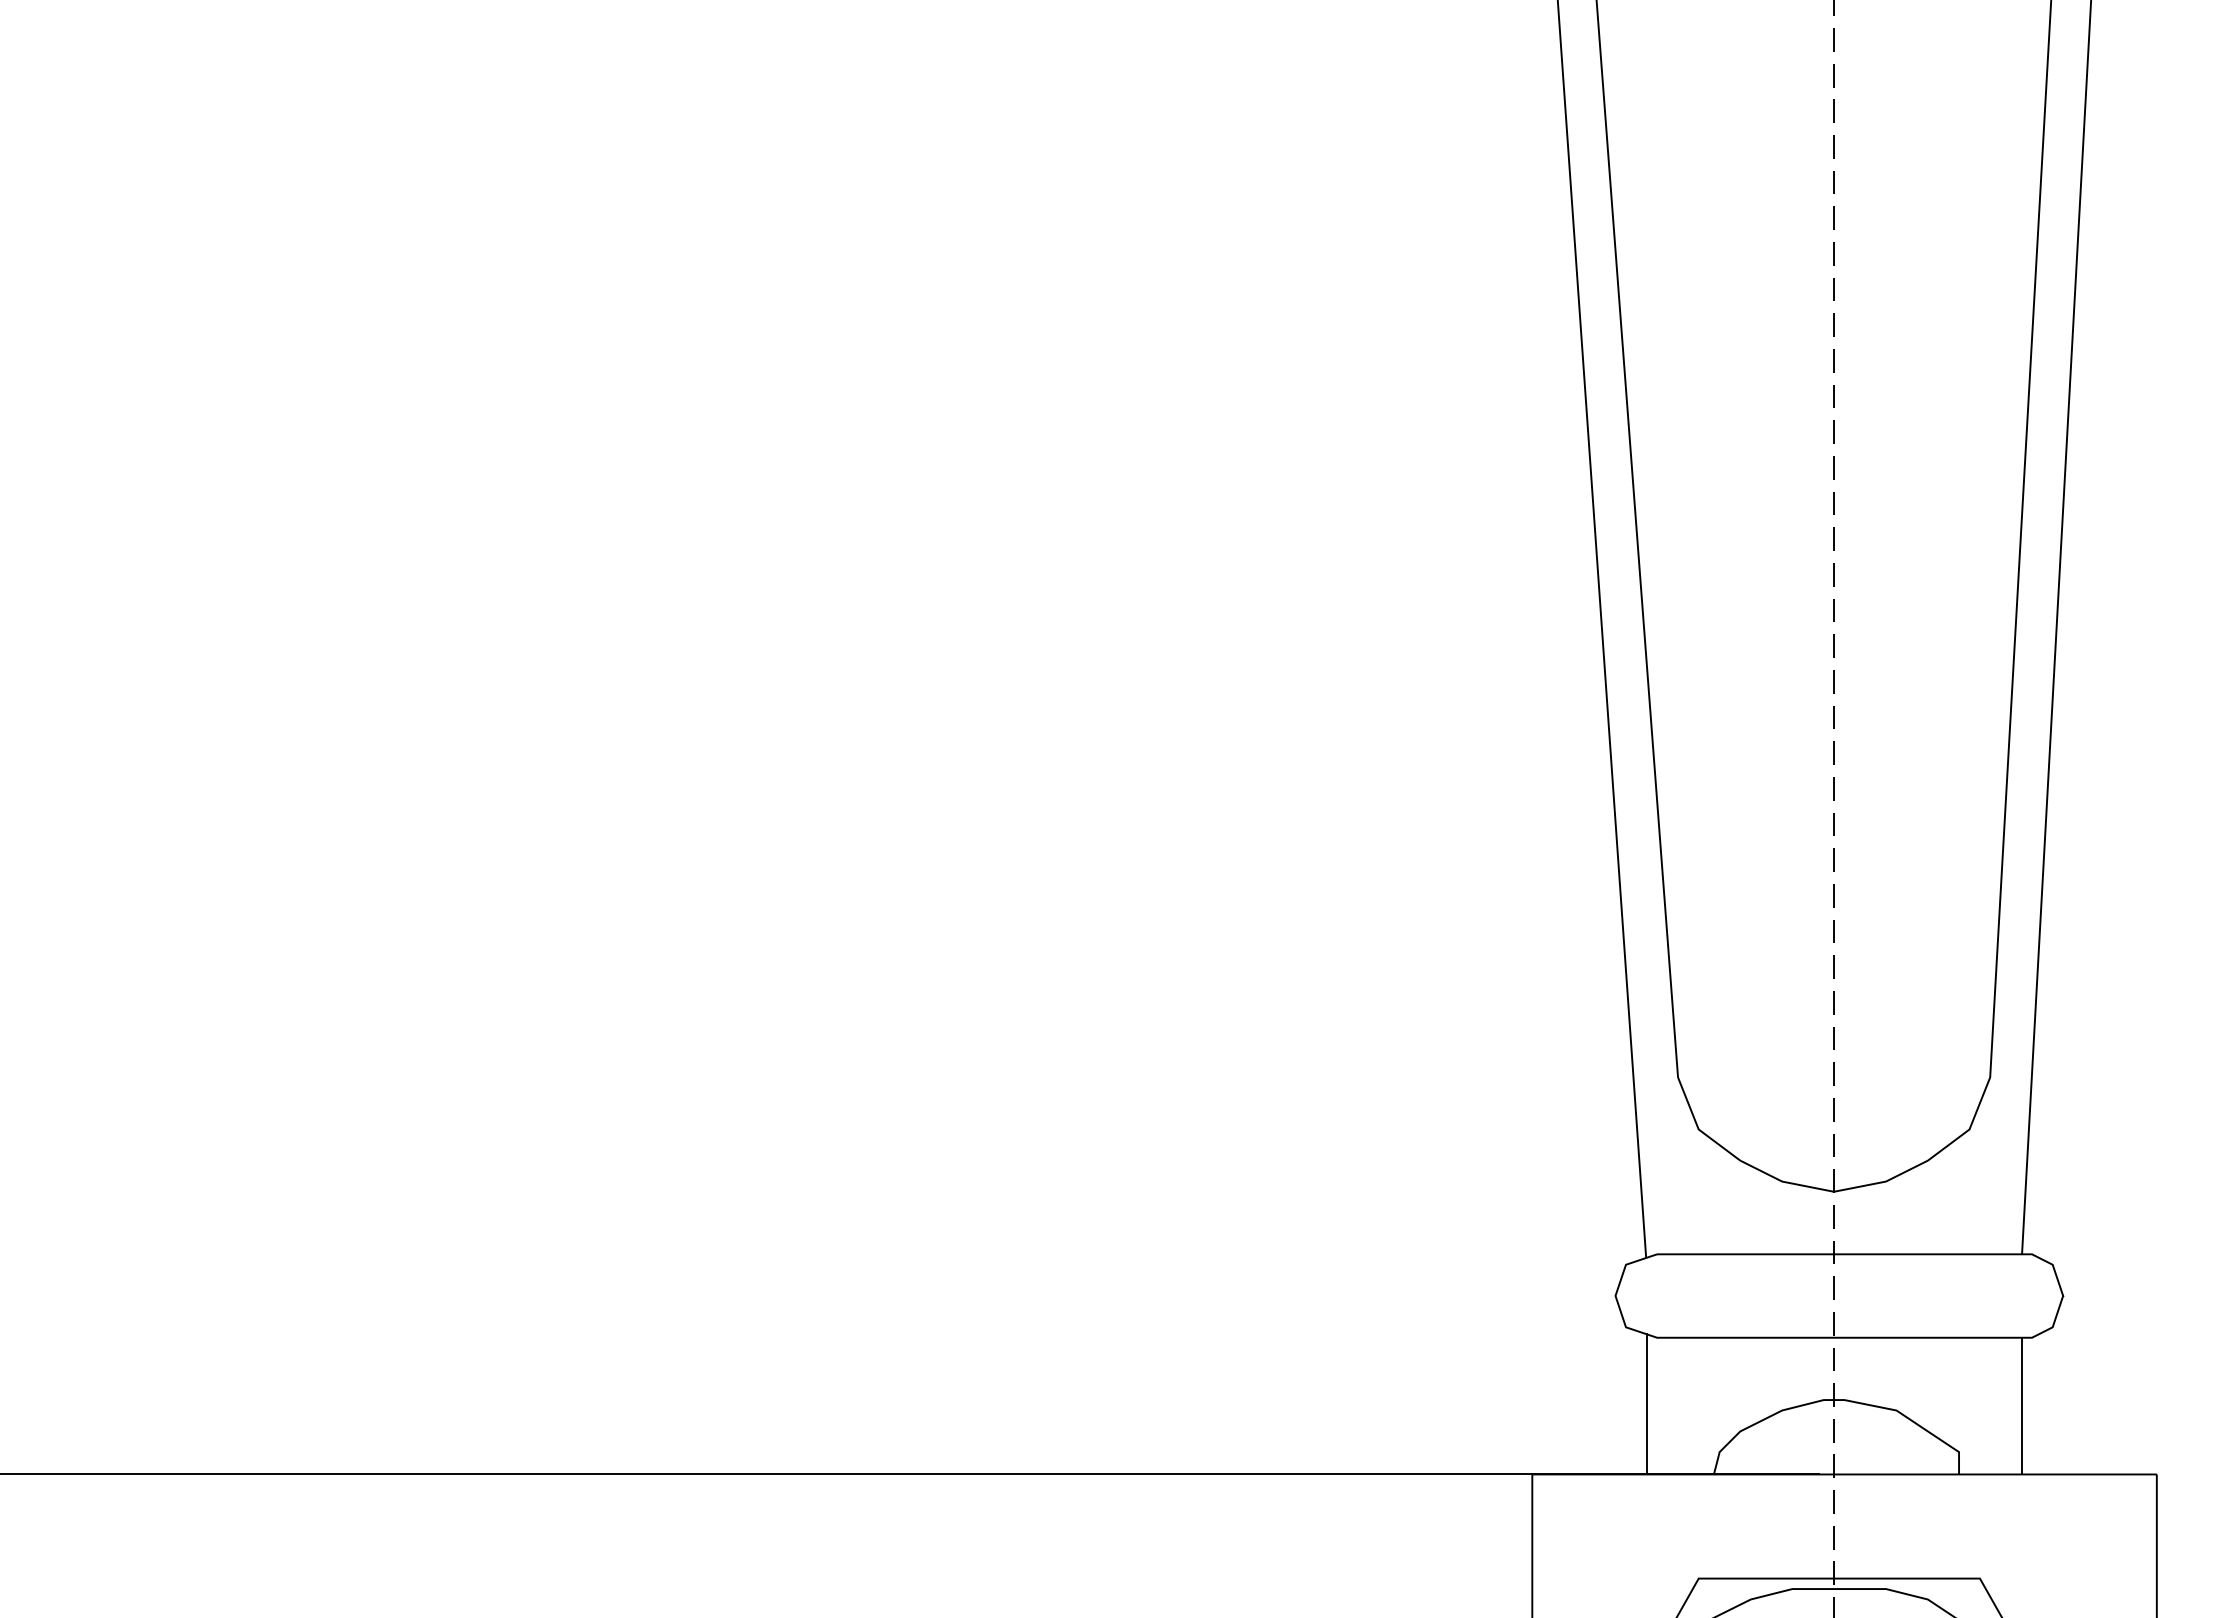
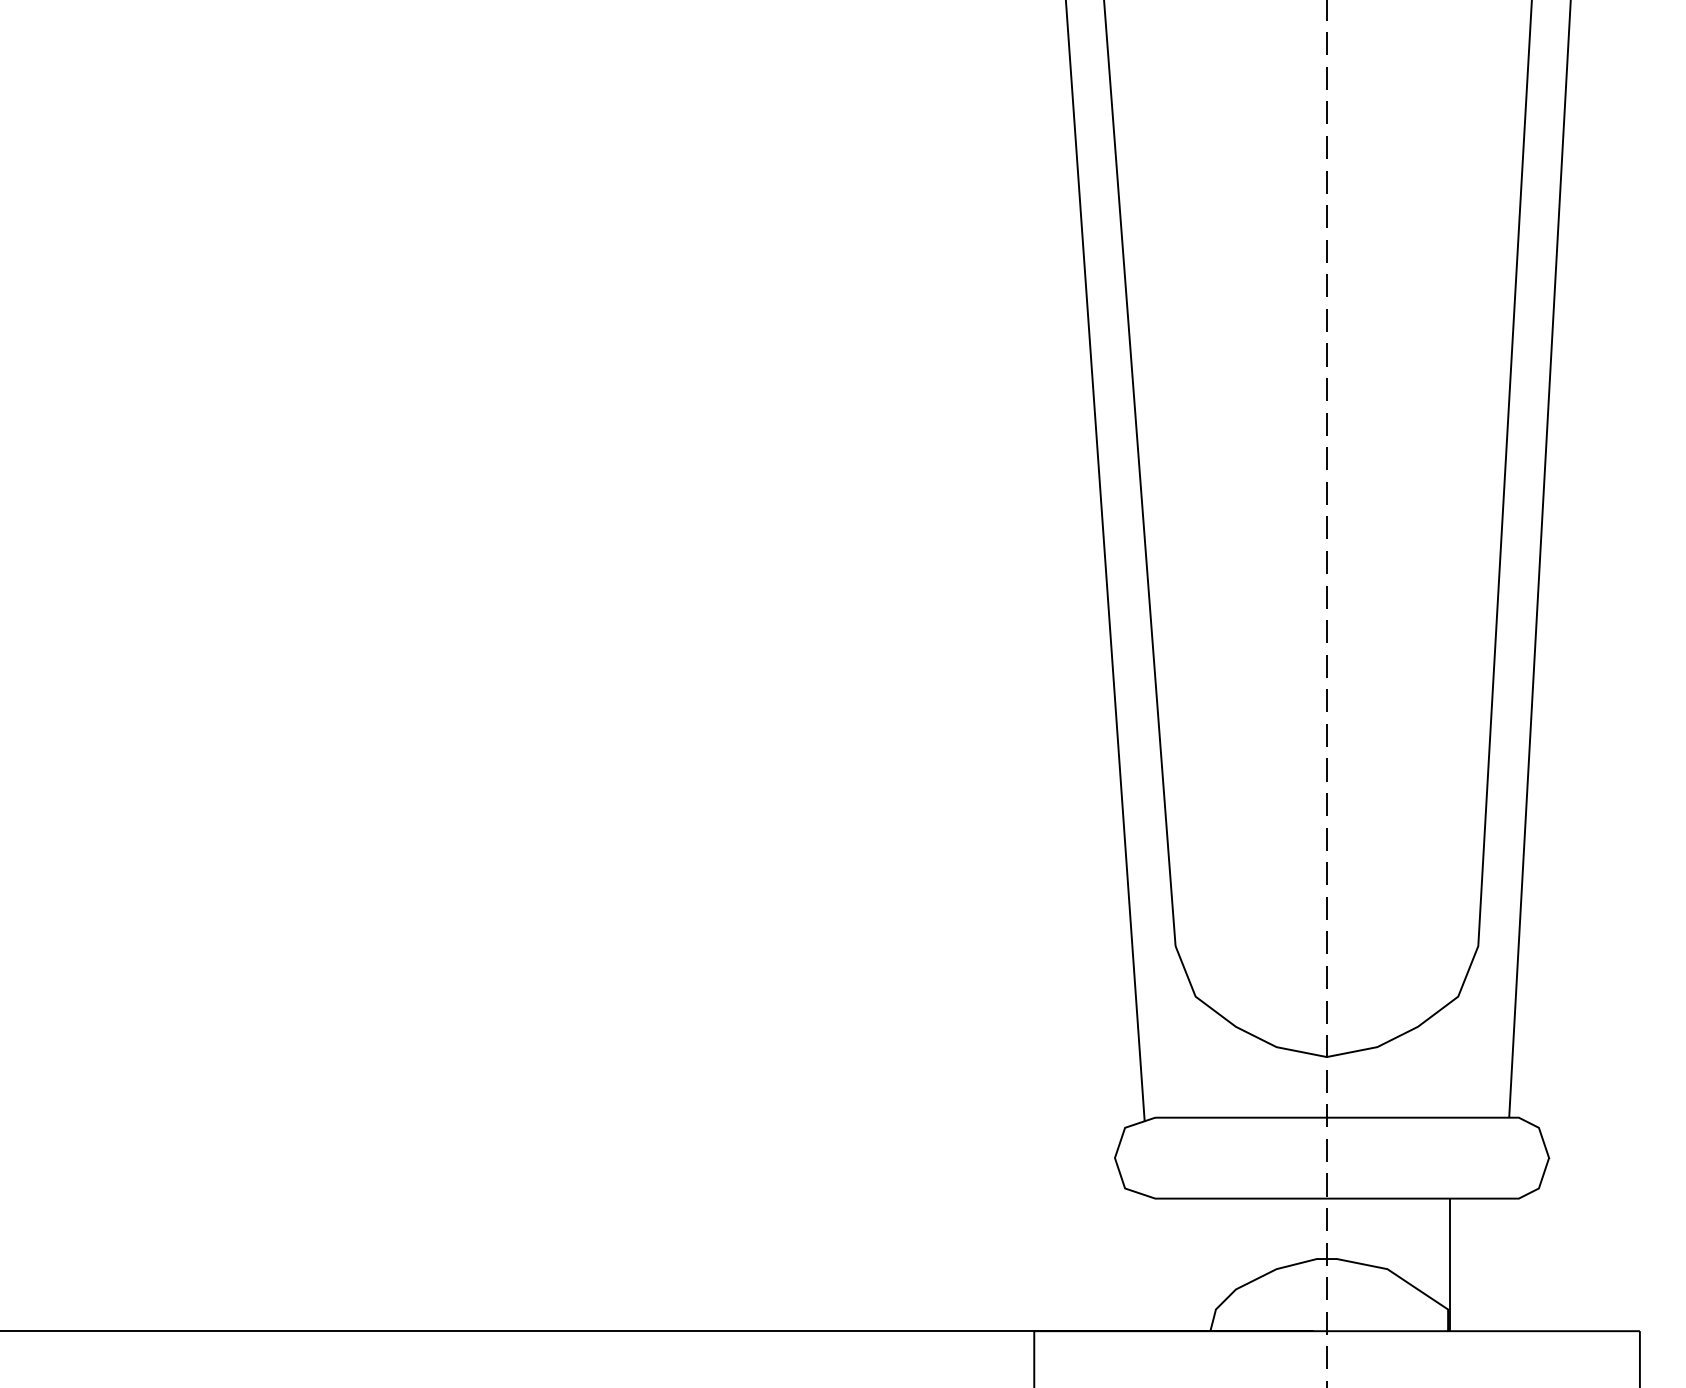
line: (1646, 1404) -> (1144, 1263), removed
line: (2022, 1405) -> (1450, 1264), moved

